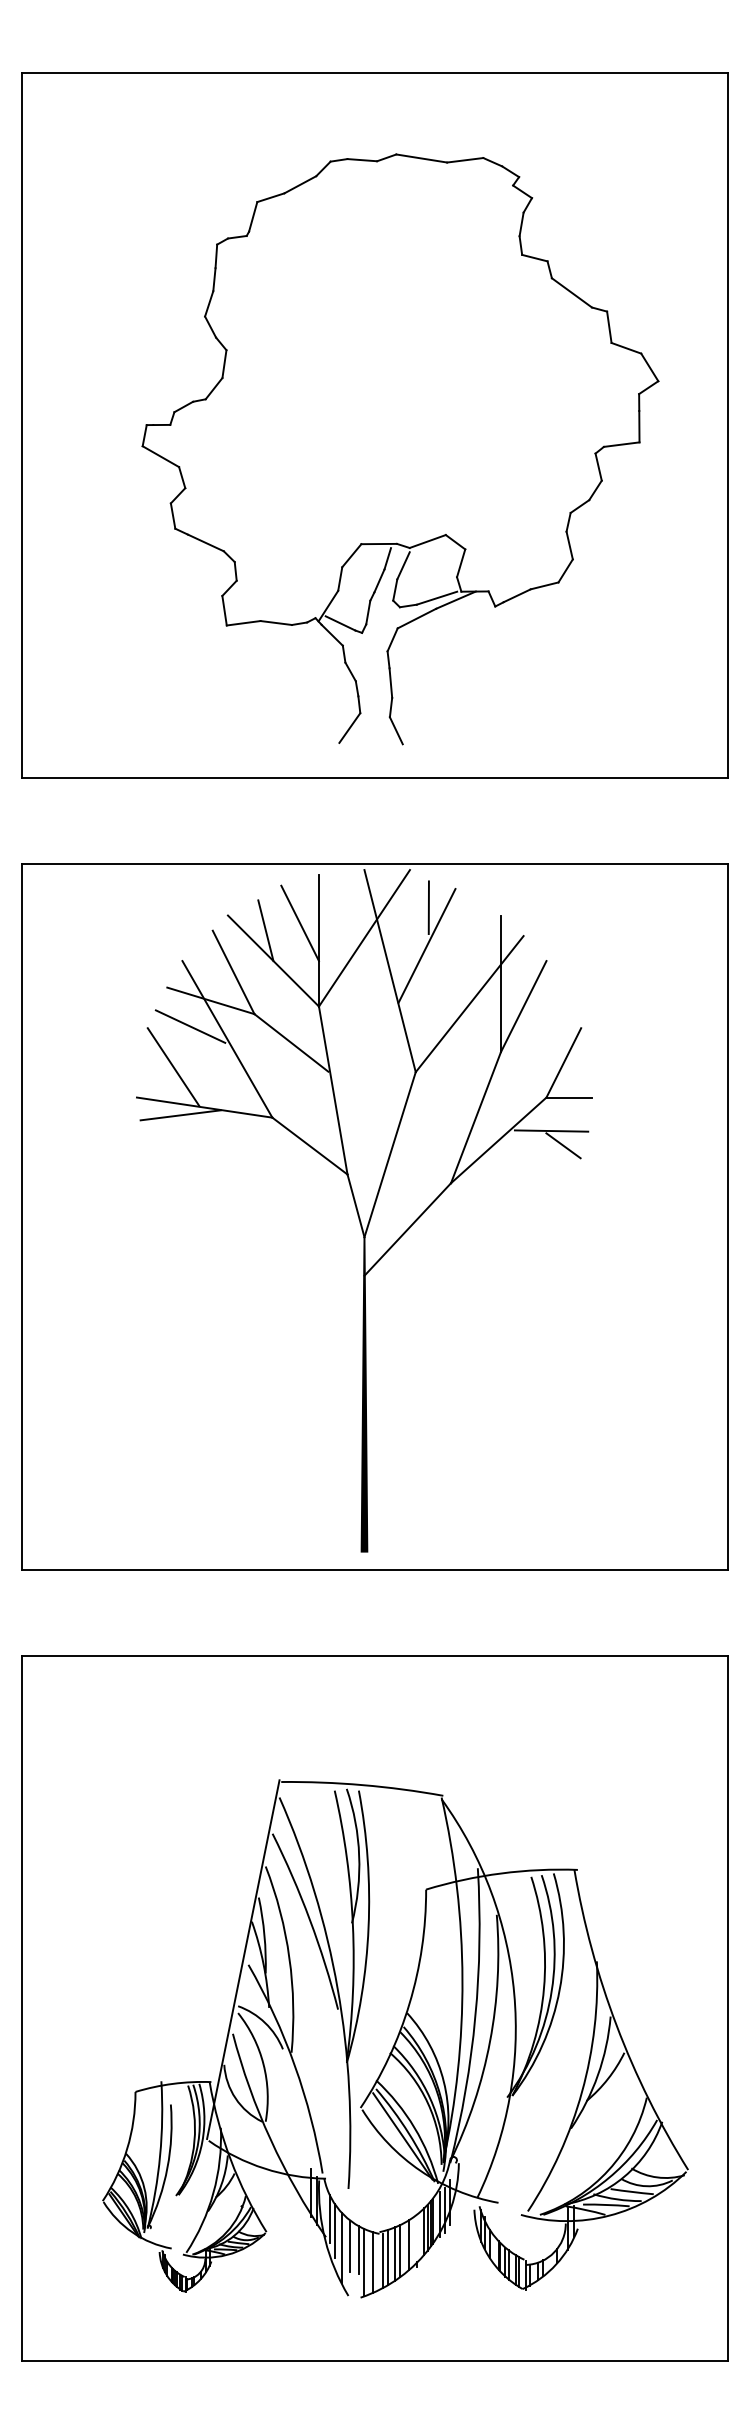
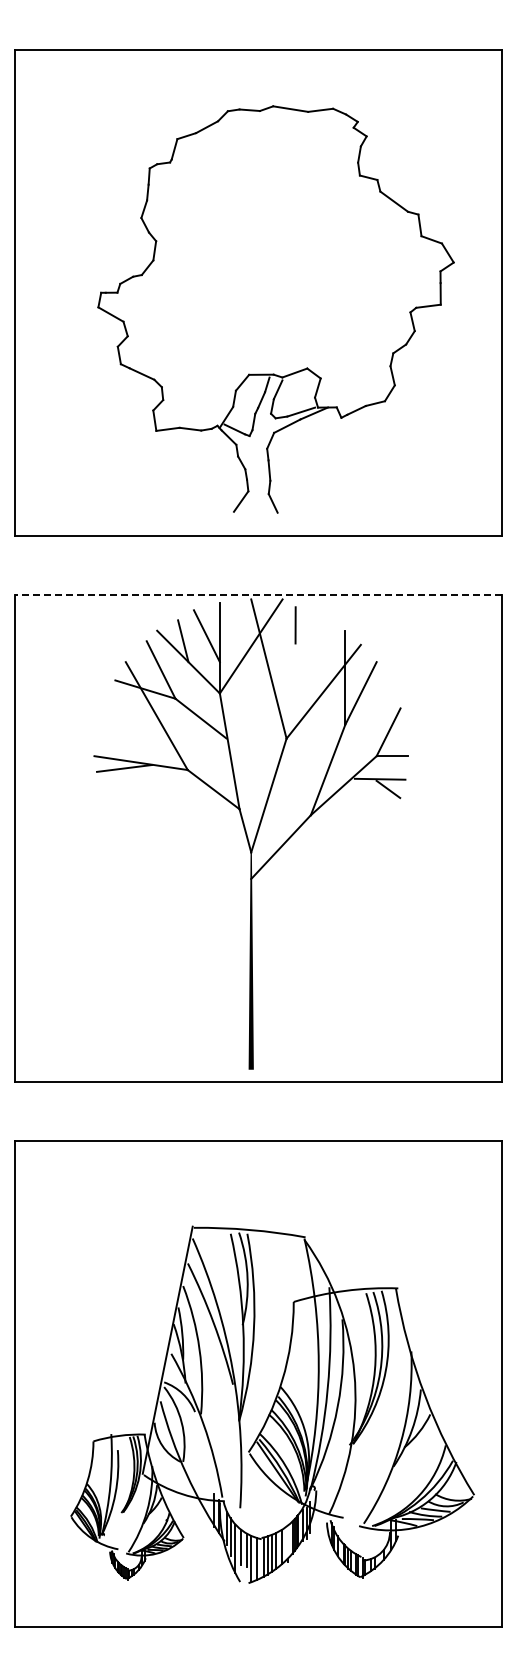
line: (373, 864) -> (257, 595), solid -> dashed
line: (425, 945) -> (293, 651), removed
line: (190, 1026) -> (131, 707), removed
line: (173, 1067) -> (119, 735), removed

